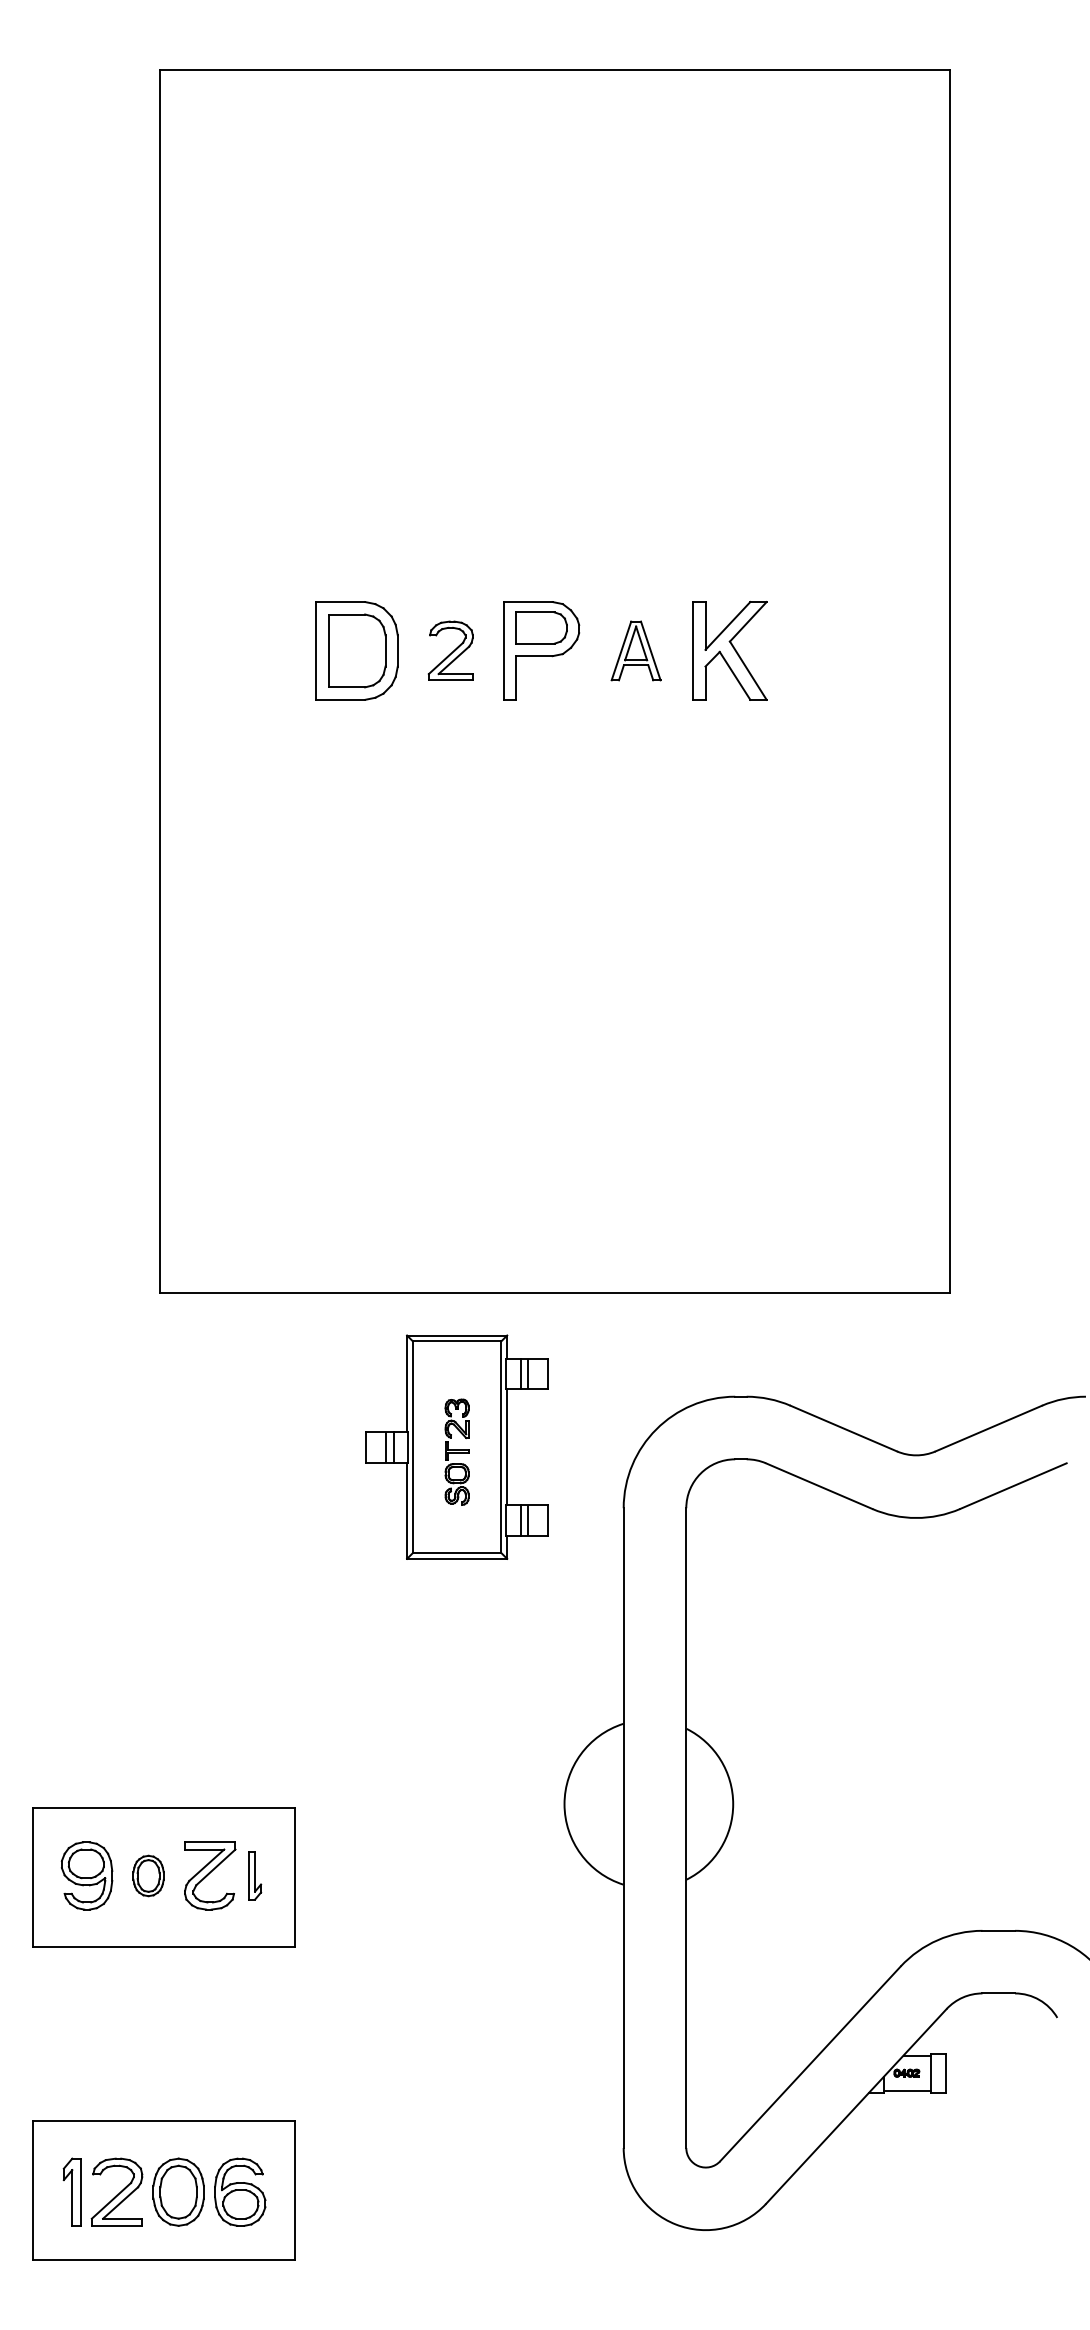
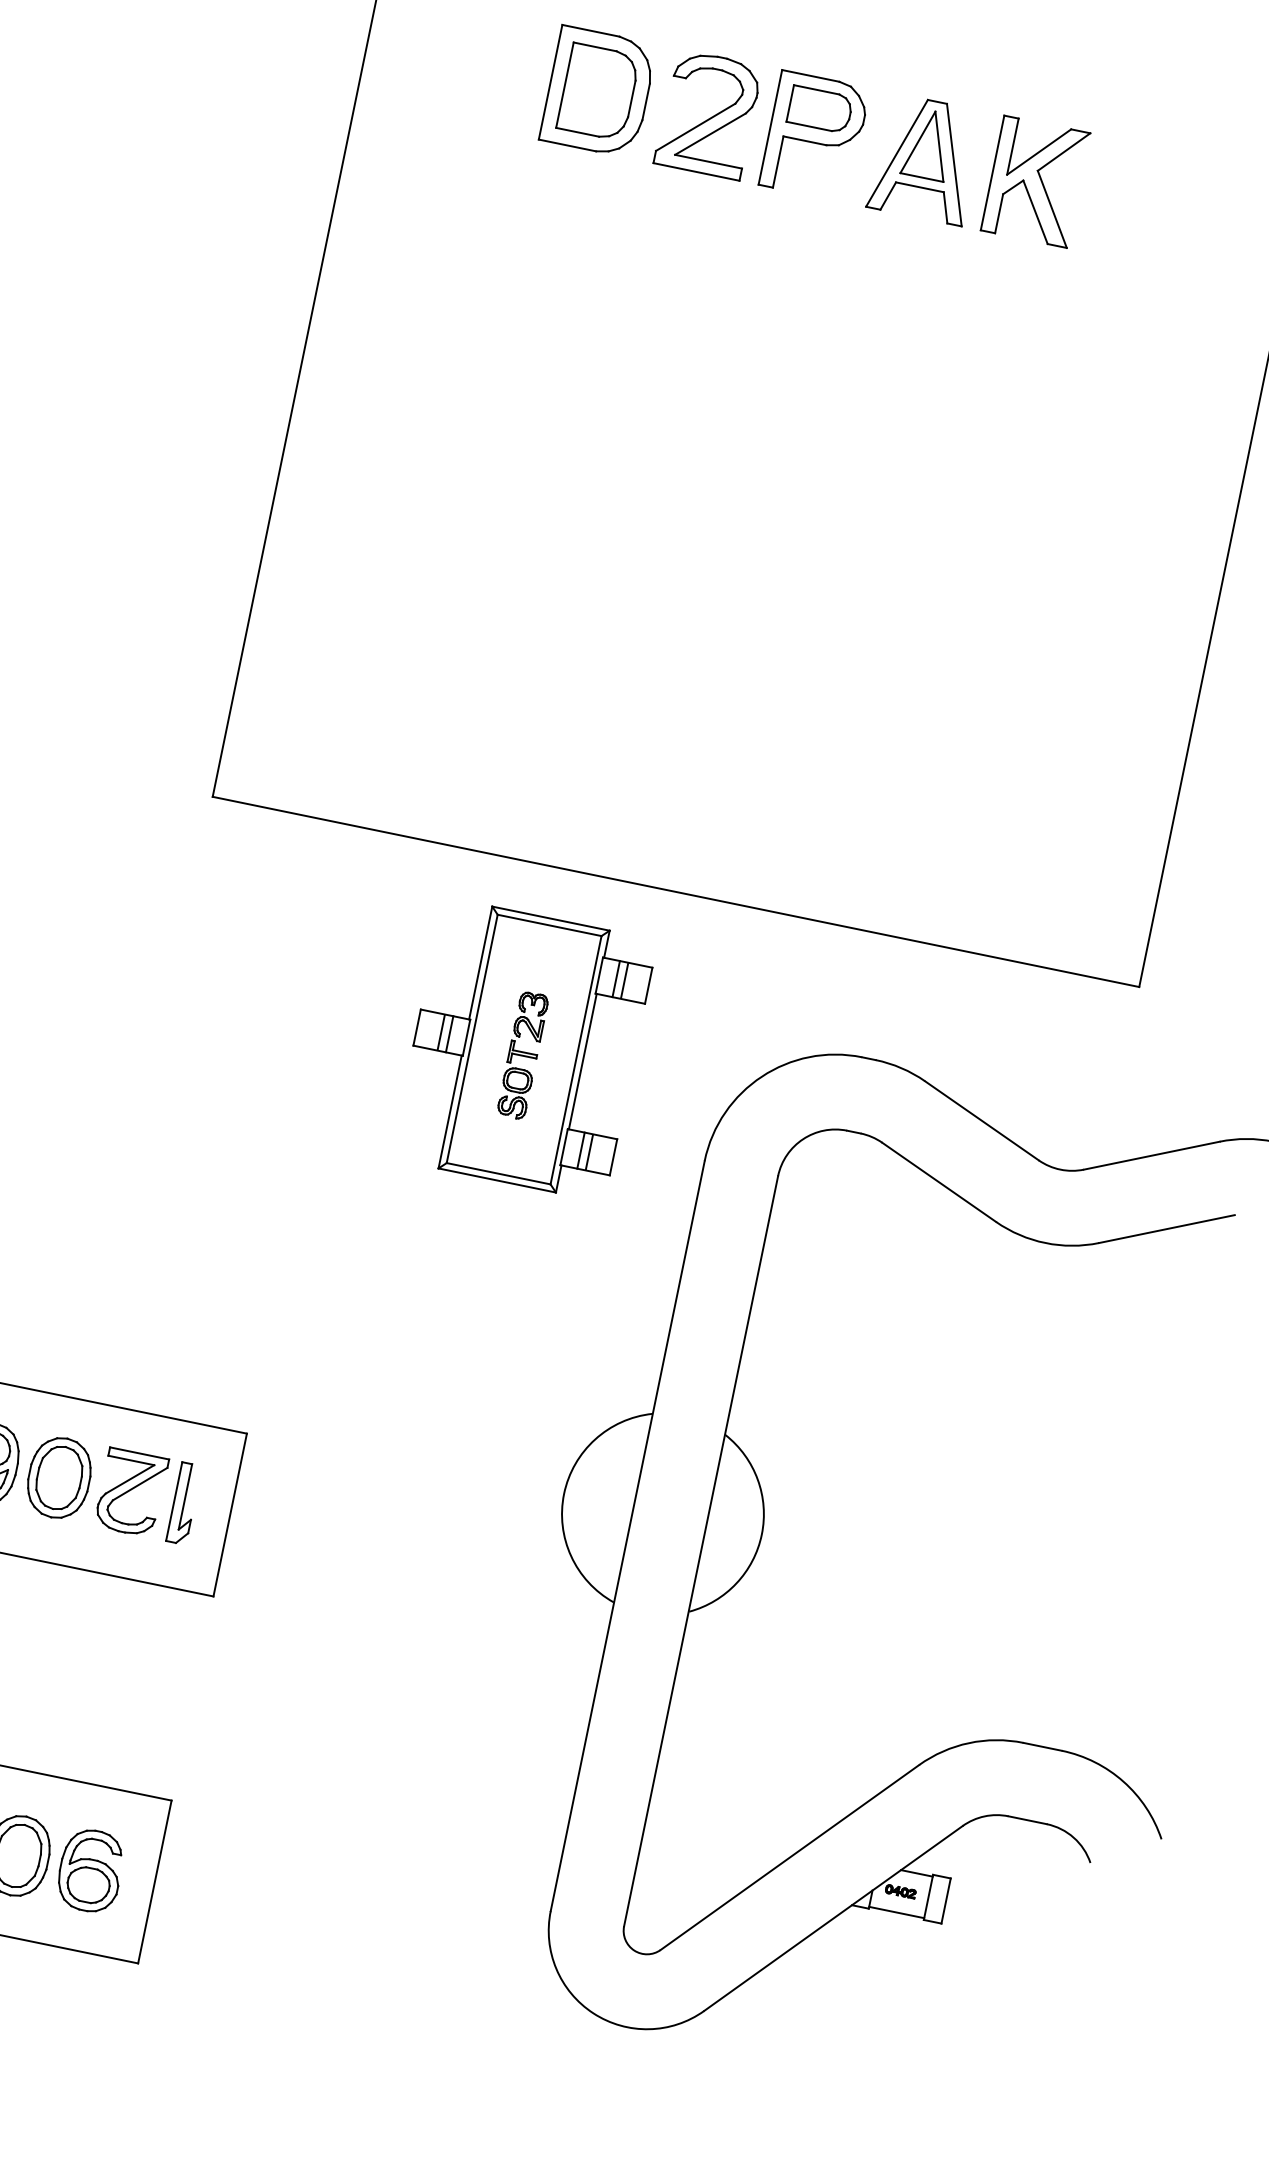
part: (450, 650) -> (708, 114), size x1.67
part: (635, 650) -> (924, 158), size x1.67
part: (148, 1875) -> (59, 1477), size x1.67
part: (255, 1875) -> (184, 1503), size x1.43

